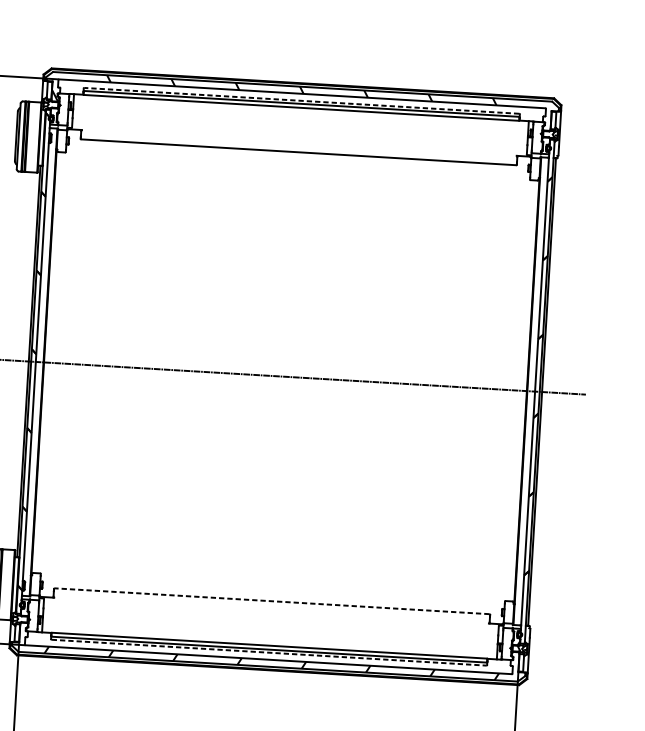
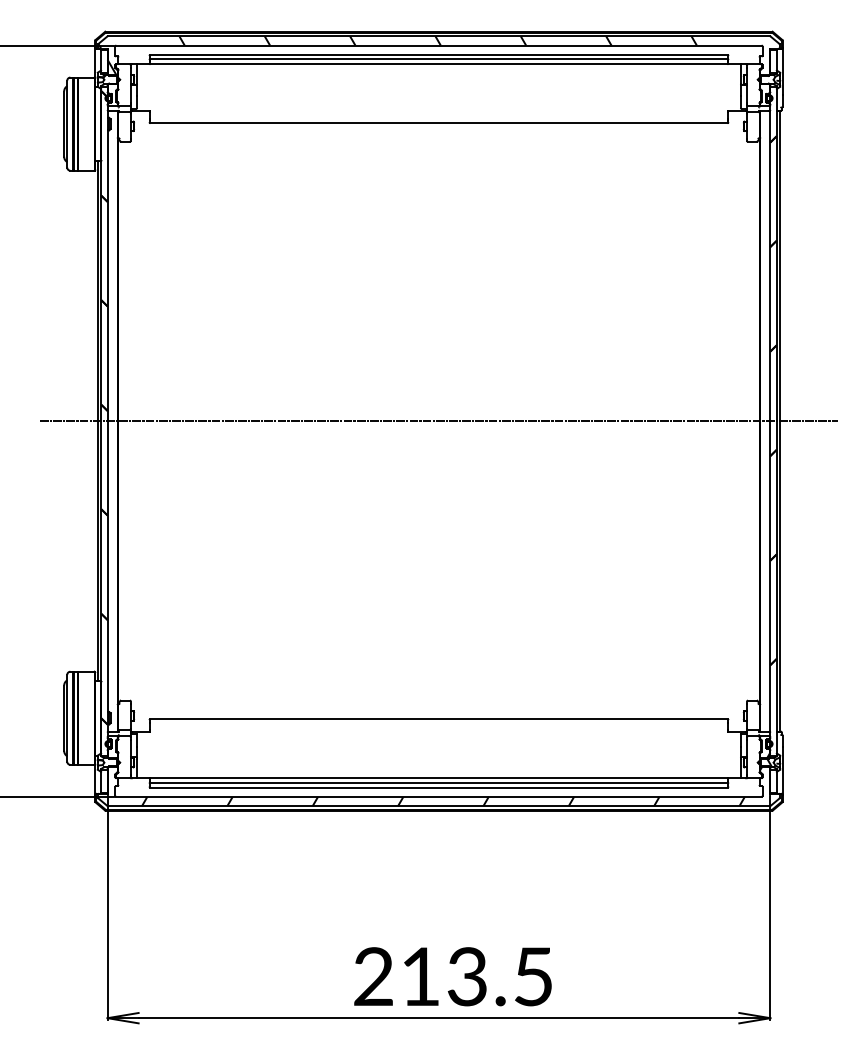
line: (301, 100) -> (438, 54), dashed -> solid
line: (271, 601) -> (438, 719), dashed -> solid
line: (268, 652) -> (438, 787), dashed -> solid

